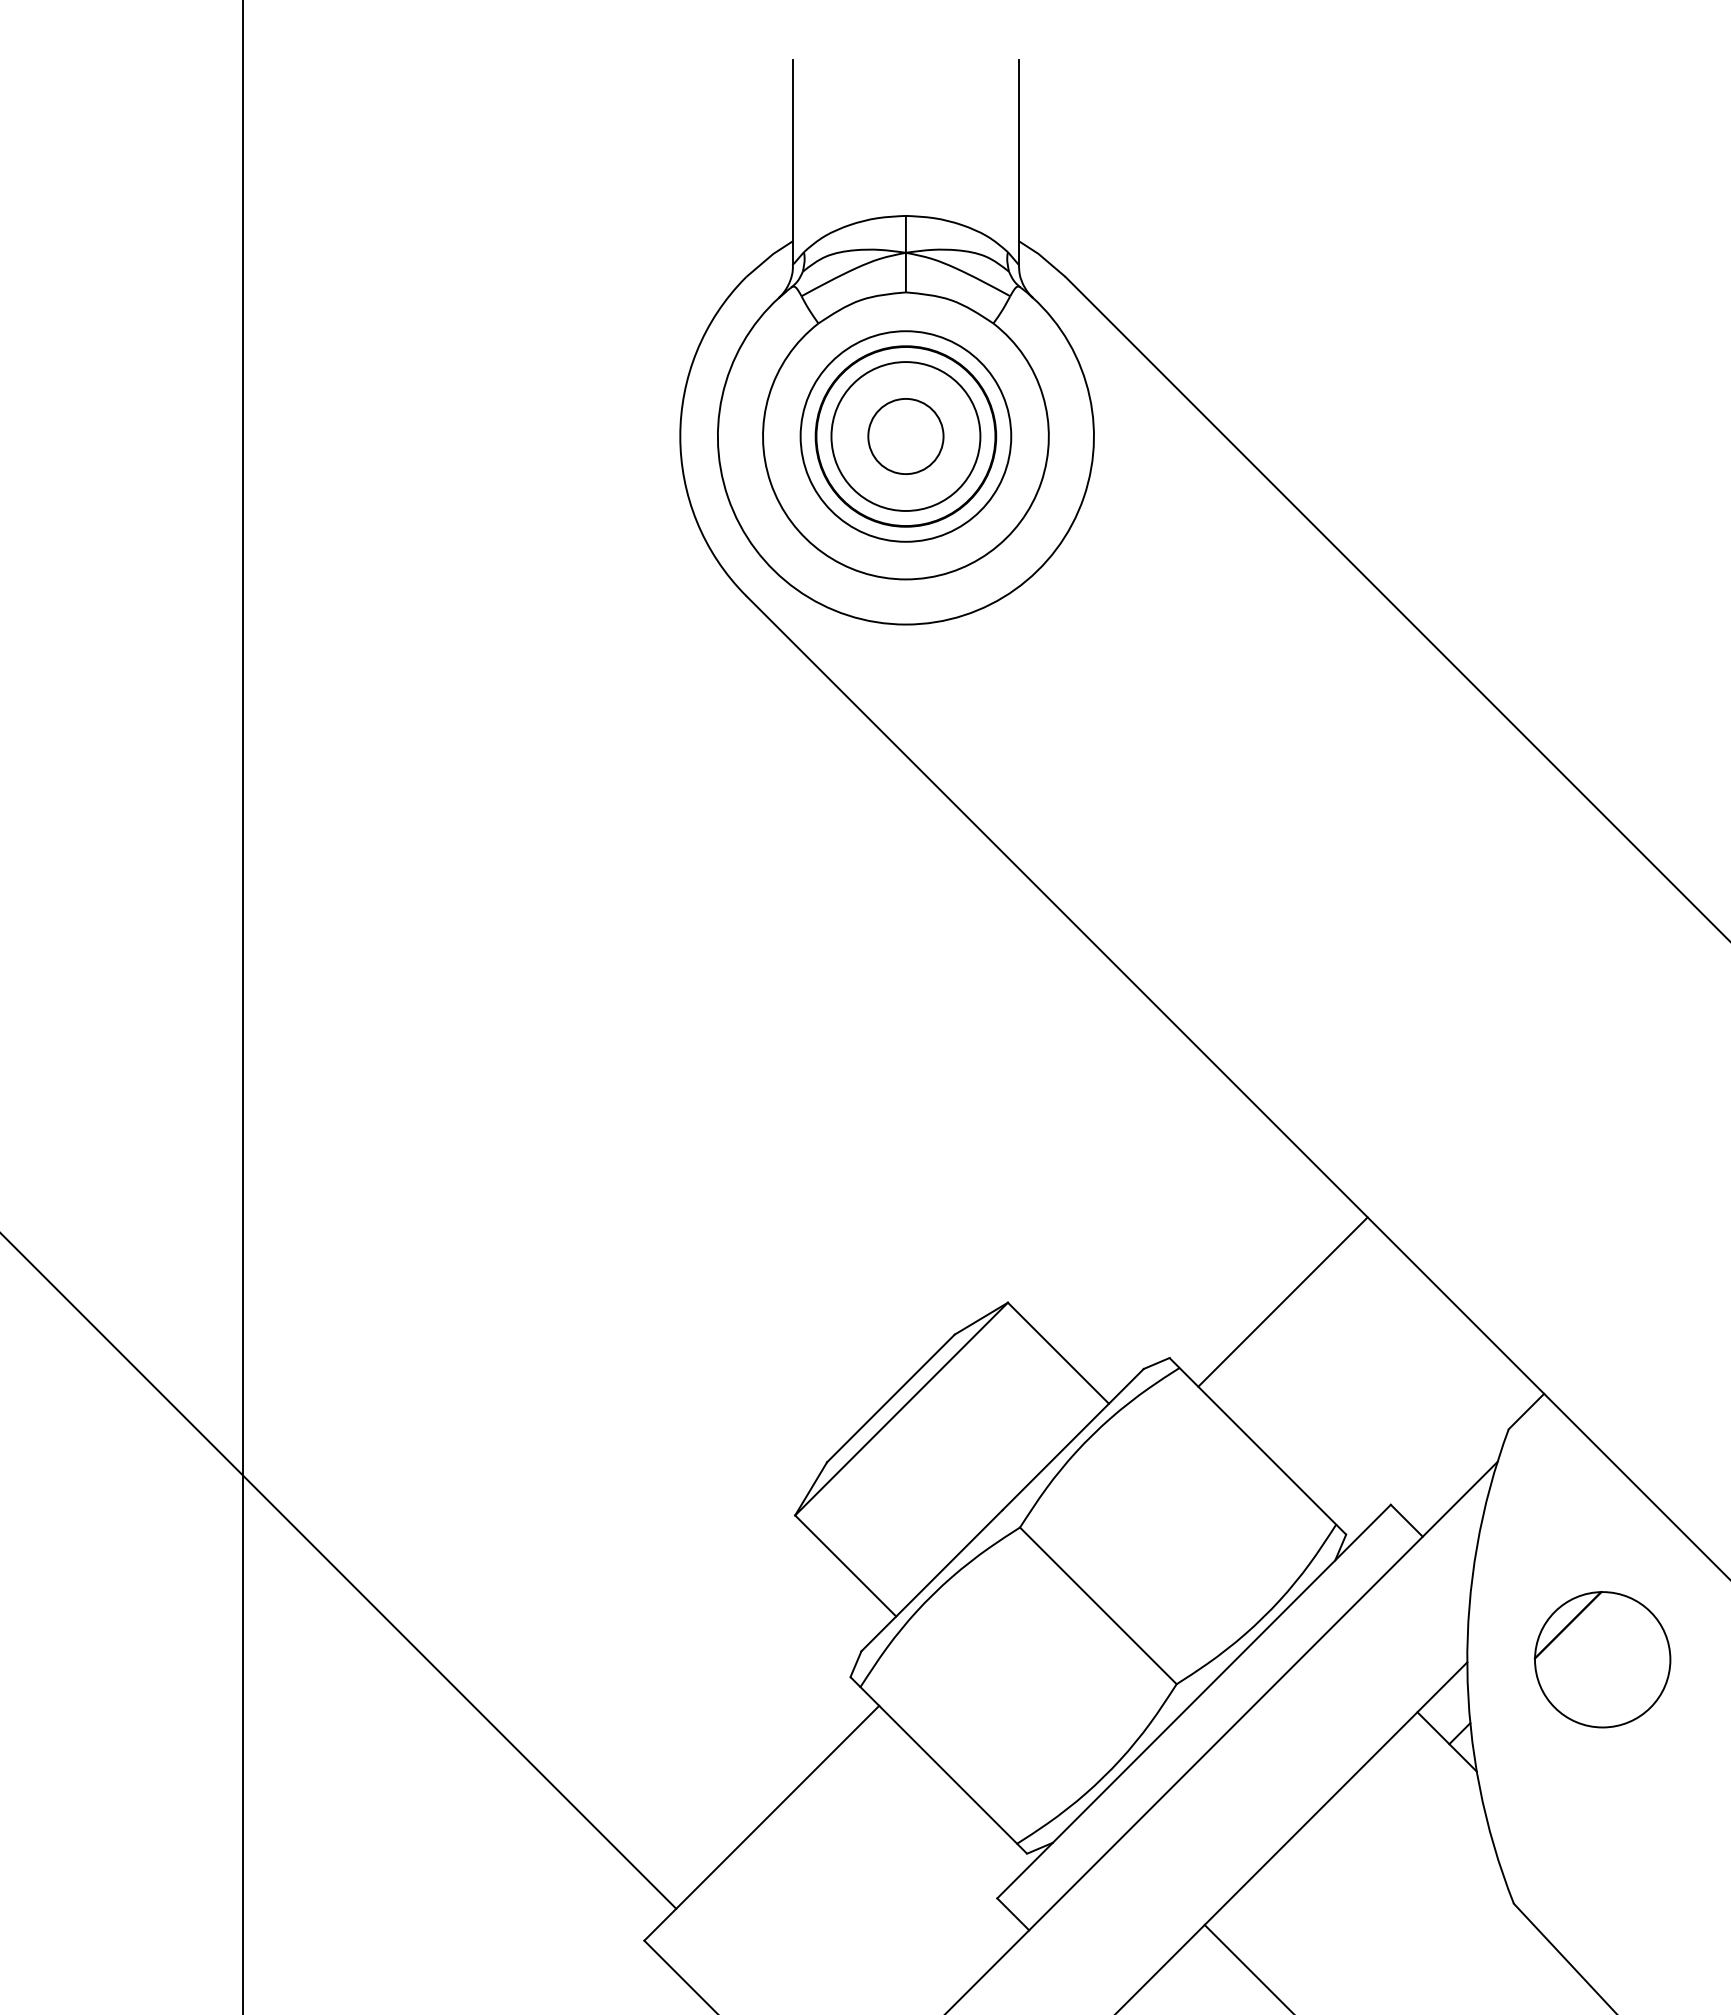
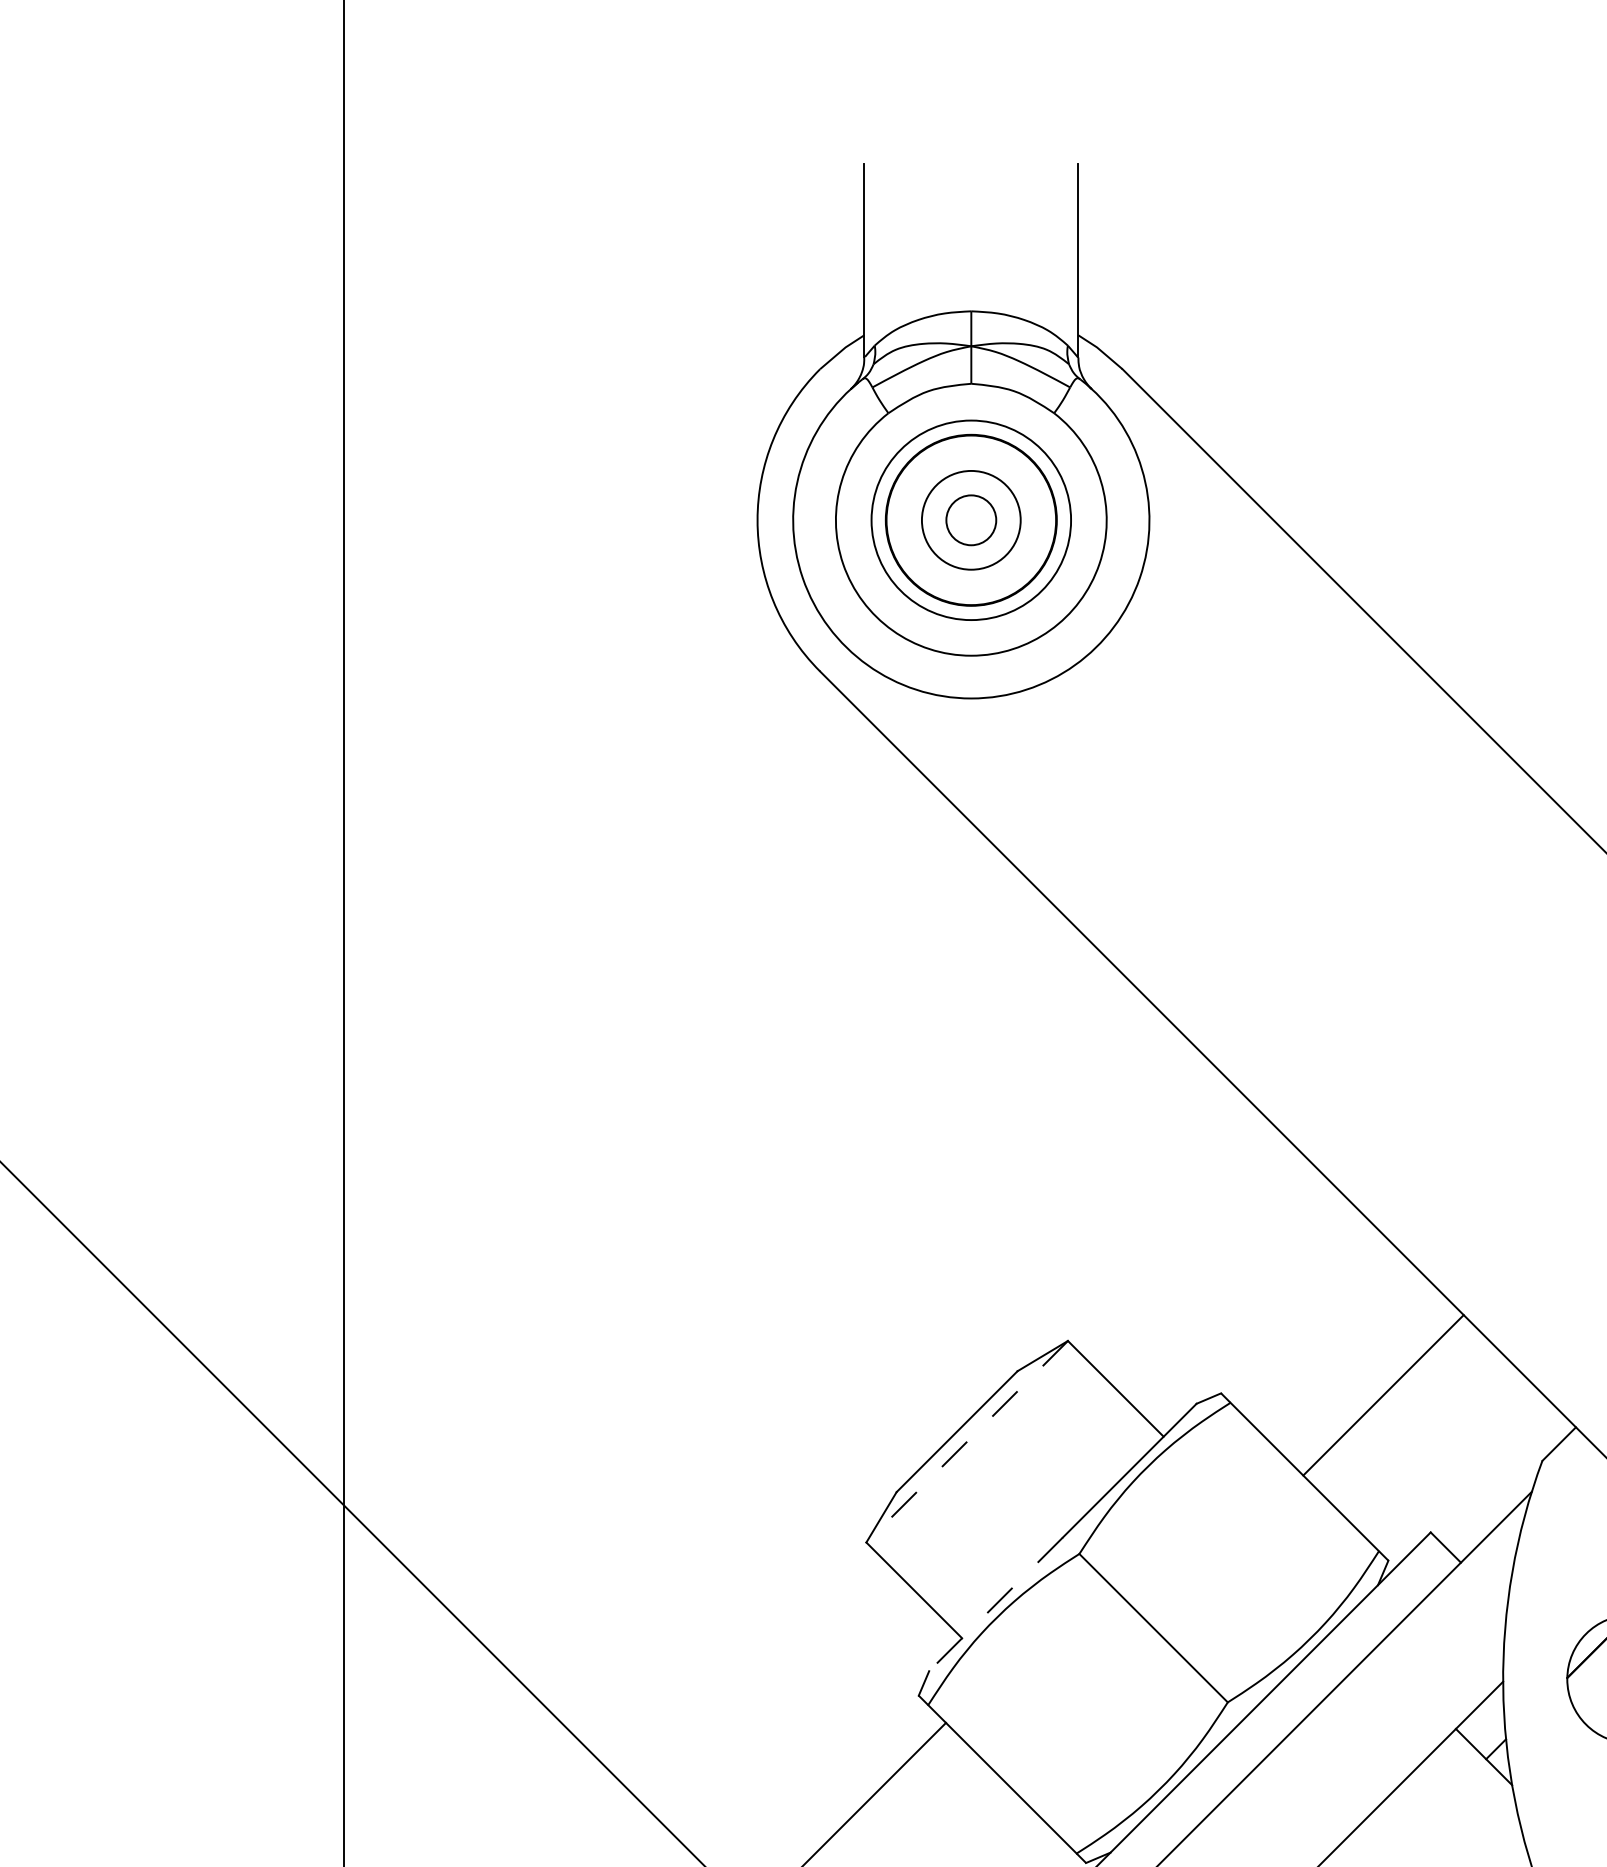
circle: (905, 436) -> (970, 520), size x0.7
circle: (905, 436) -> (970, 520), size x0.7
line: (1282, 1301) -> (1383, 1394), moved
line: (901, 1409) -> (967, 1442), solid -> dashed
line: (932, 1580) -> (996, 1604), solid -> dashed

